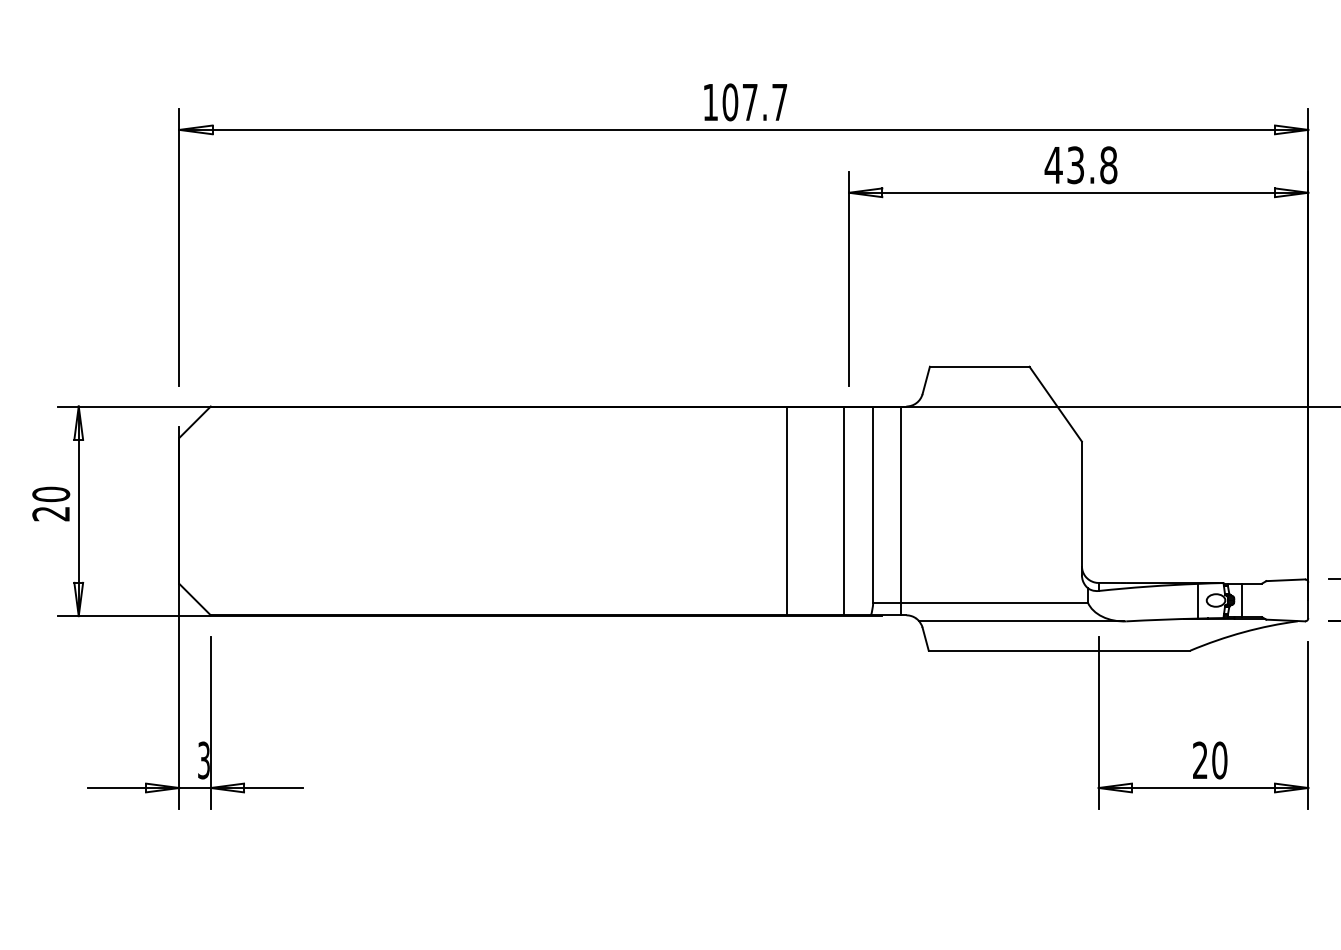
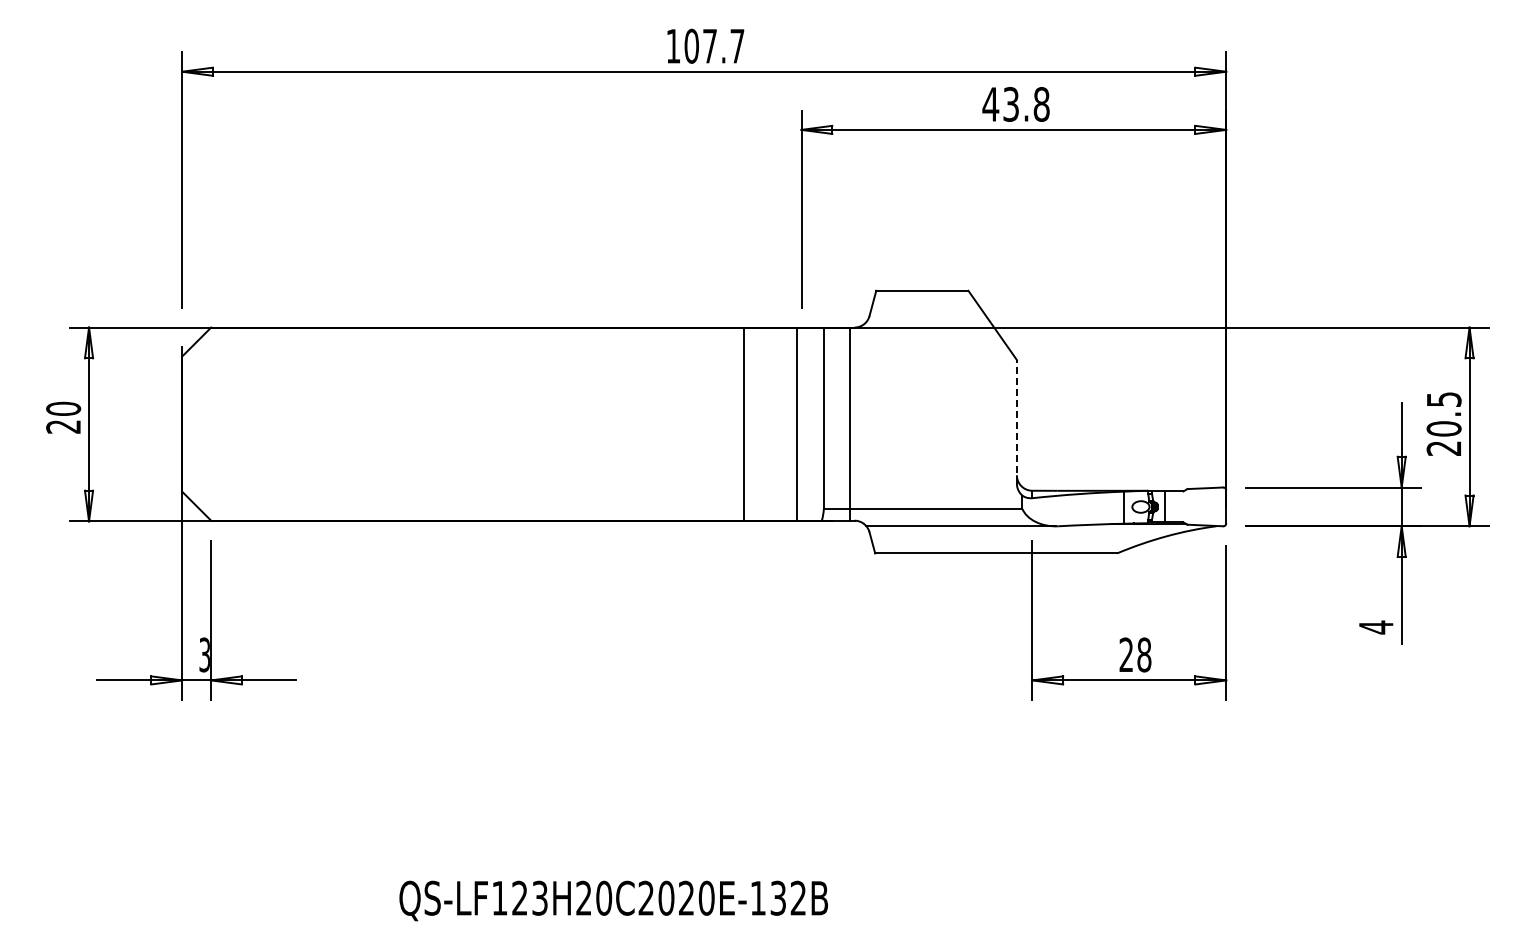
line: (1081, 508) -> (1016, 421), solid -> dashed
text: (1219, 761) -> (1144, 655), 20 -> 28

